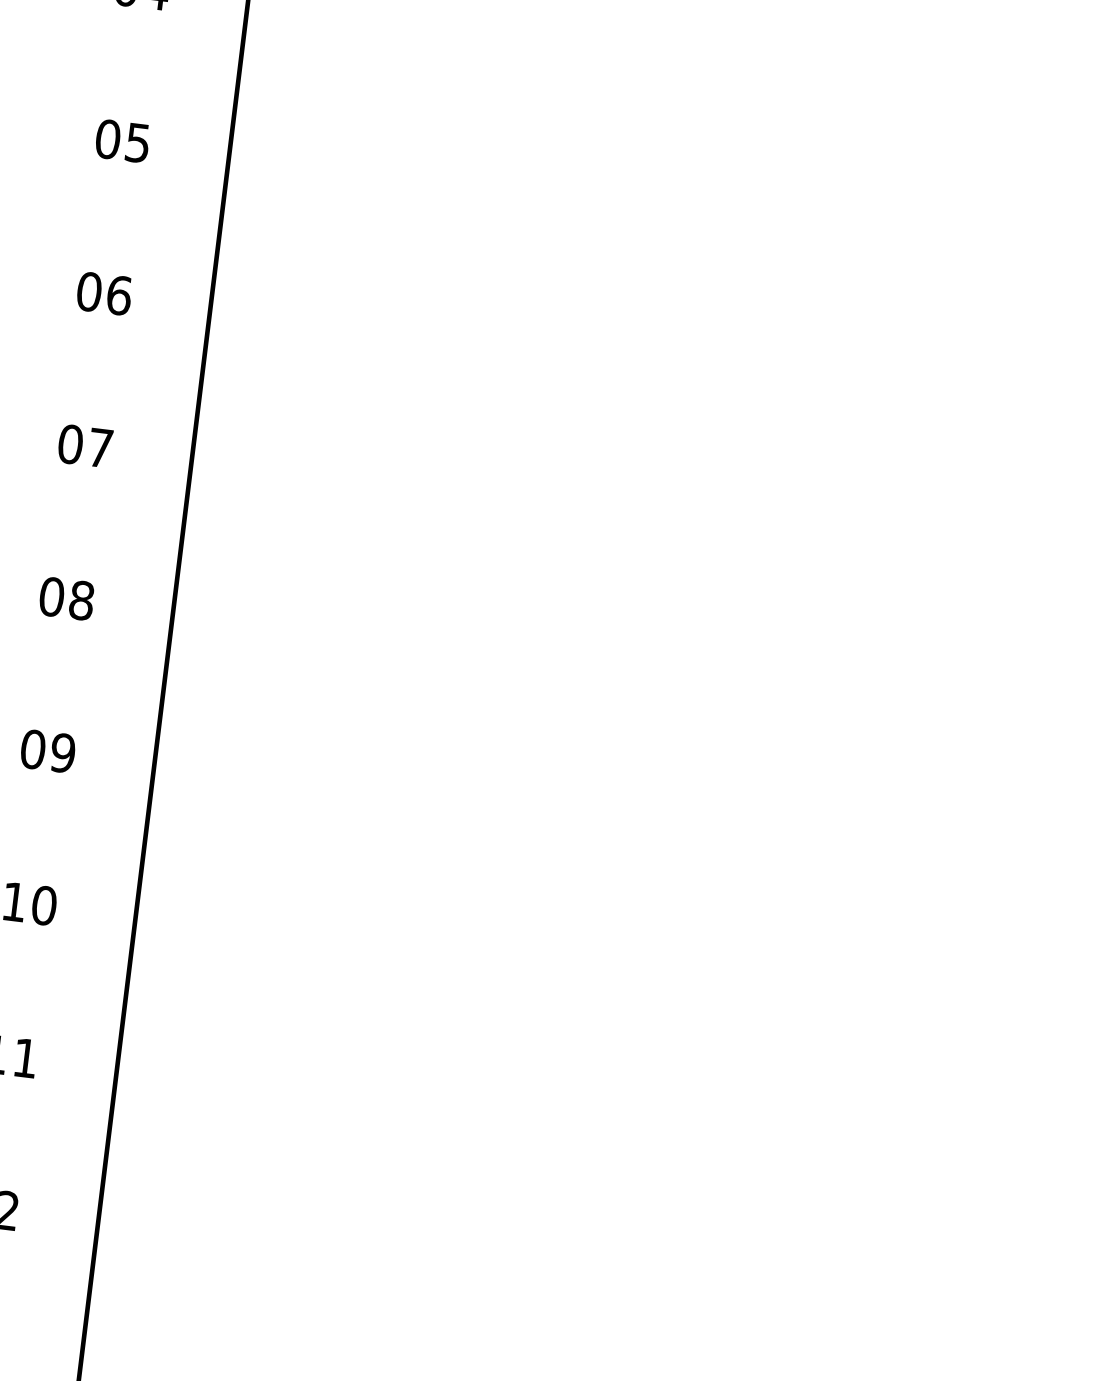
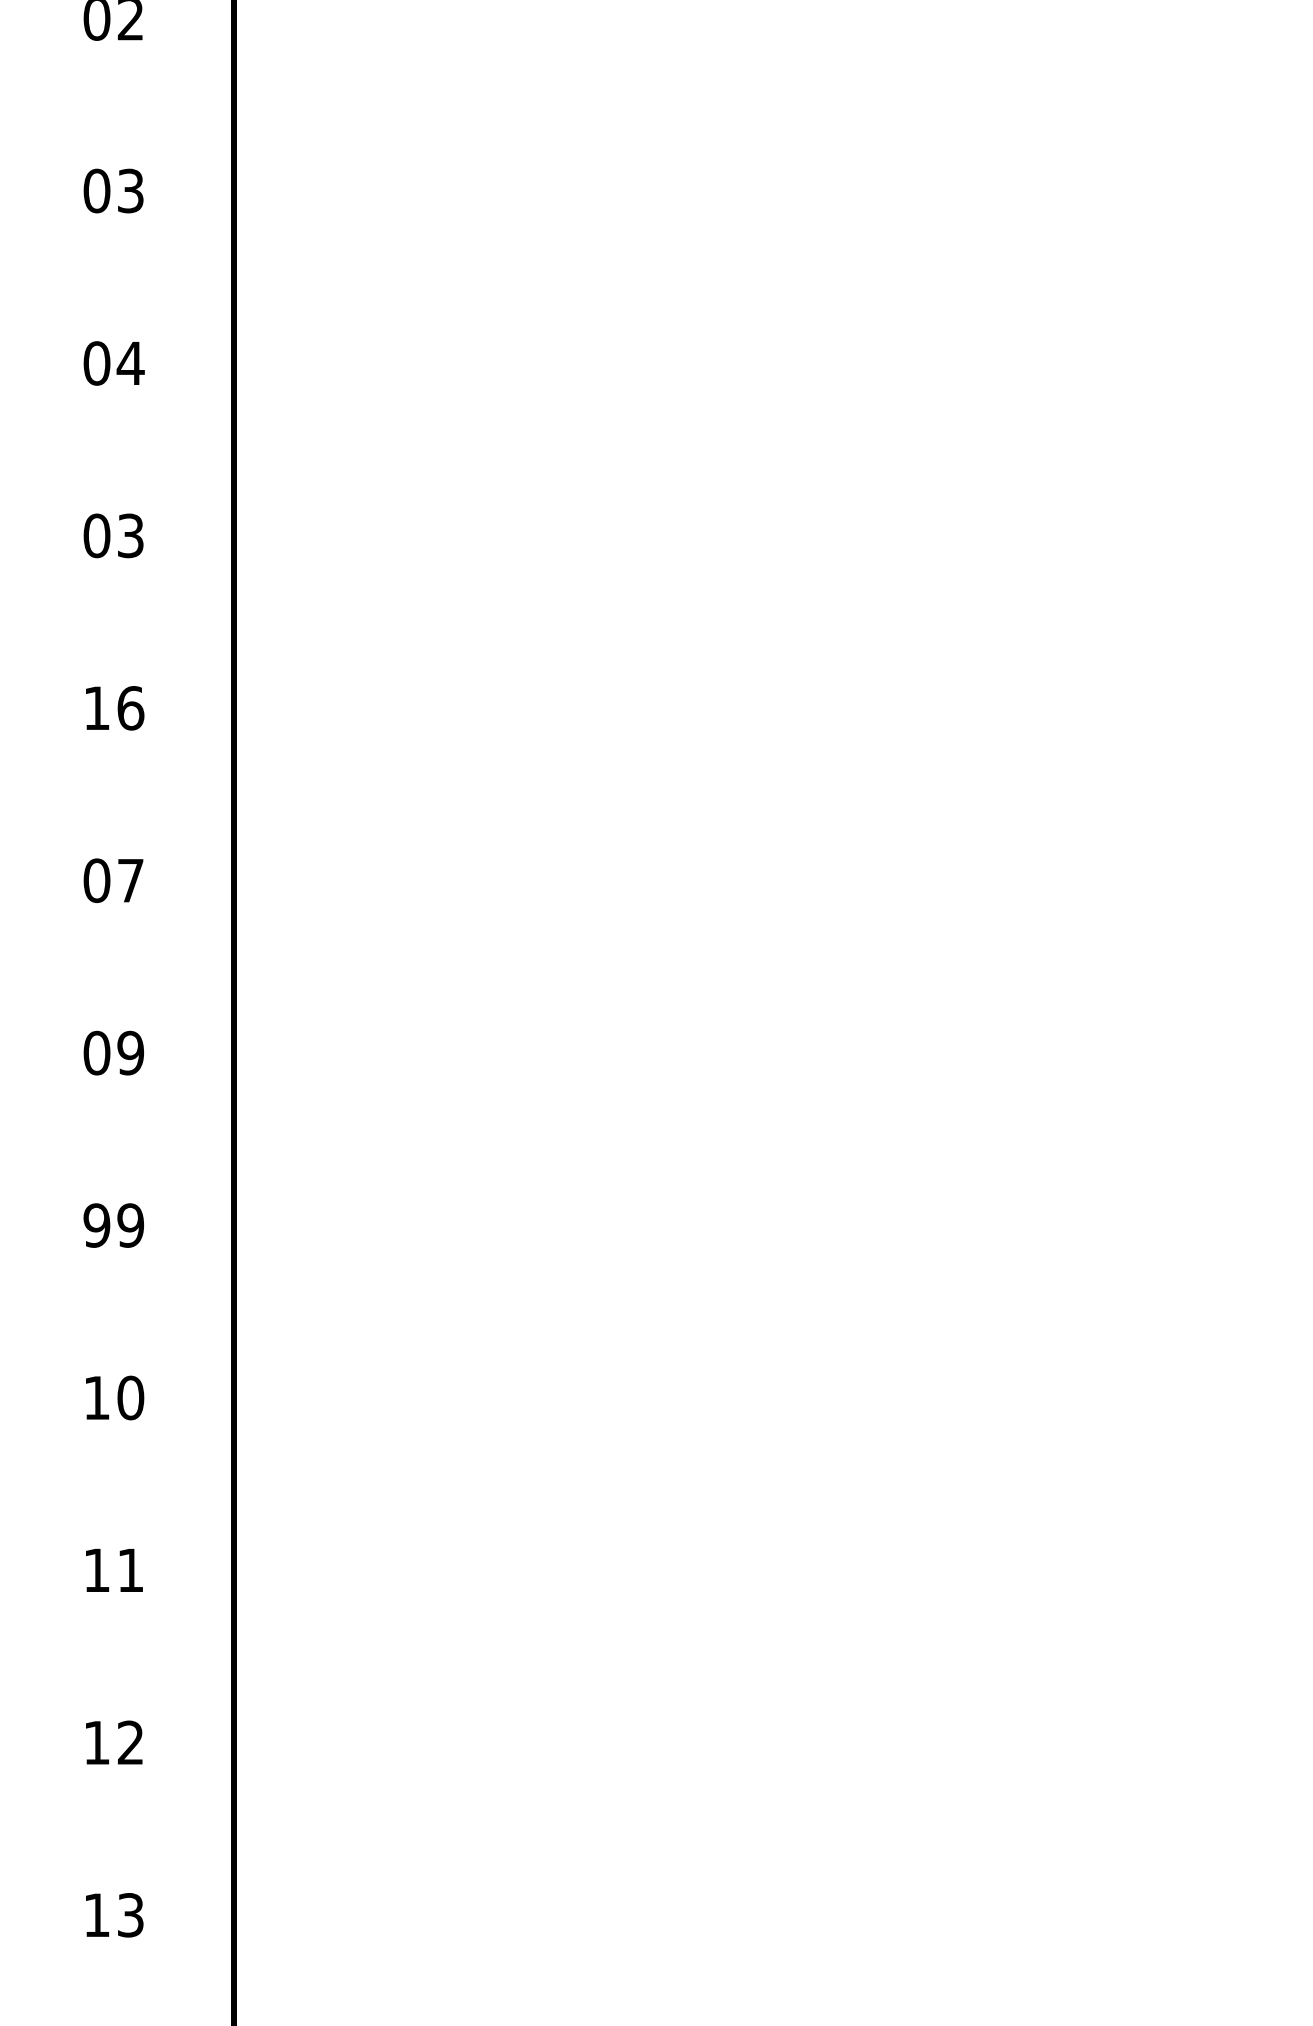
text: (137, 142) -> (130, 535), 05 -> 03
text: (88, 292) -> (96, 708), 06 -> 16
text: (81, 600) -> (130, 1053), 08 -> 09
text: (32, 749) -> (96, 1225), 09 -> 99

